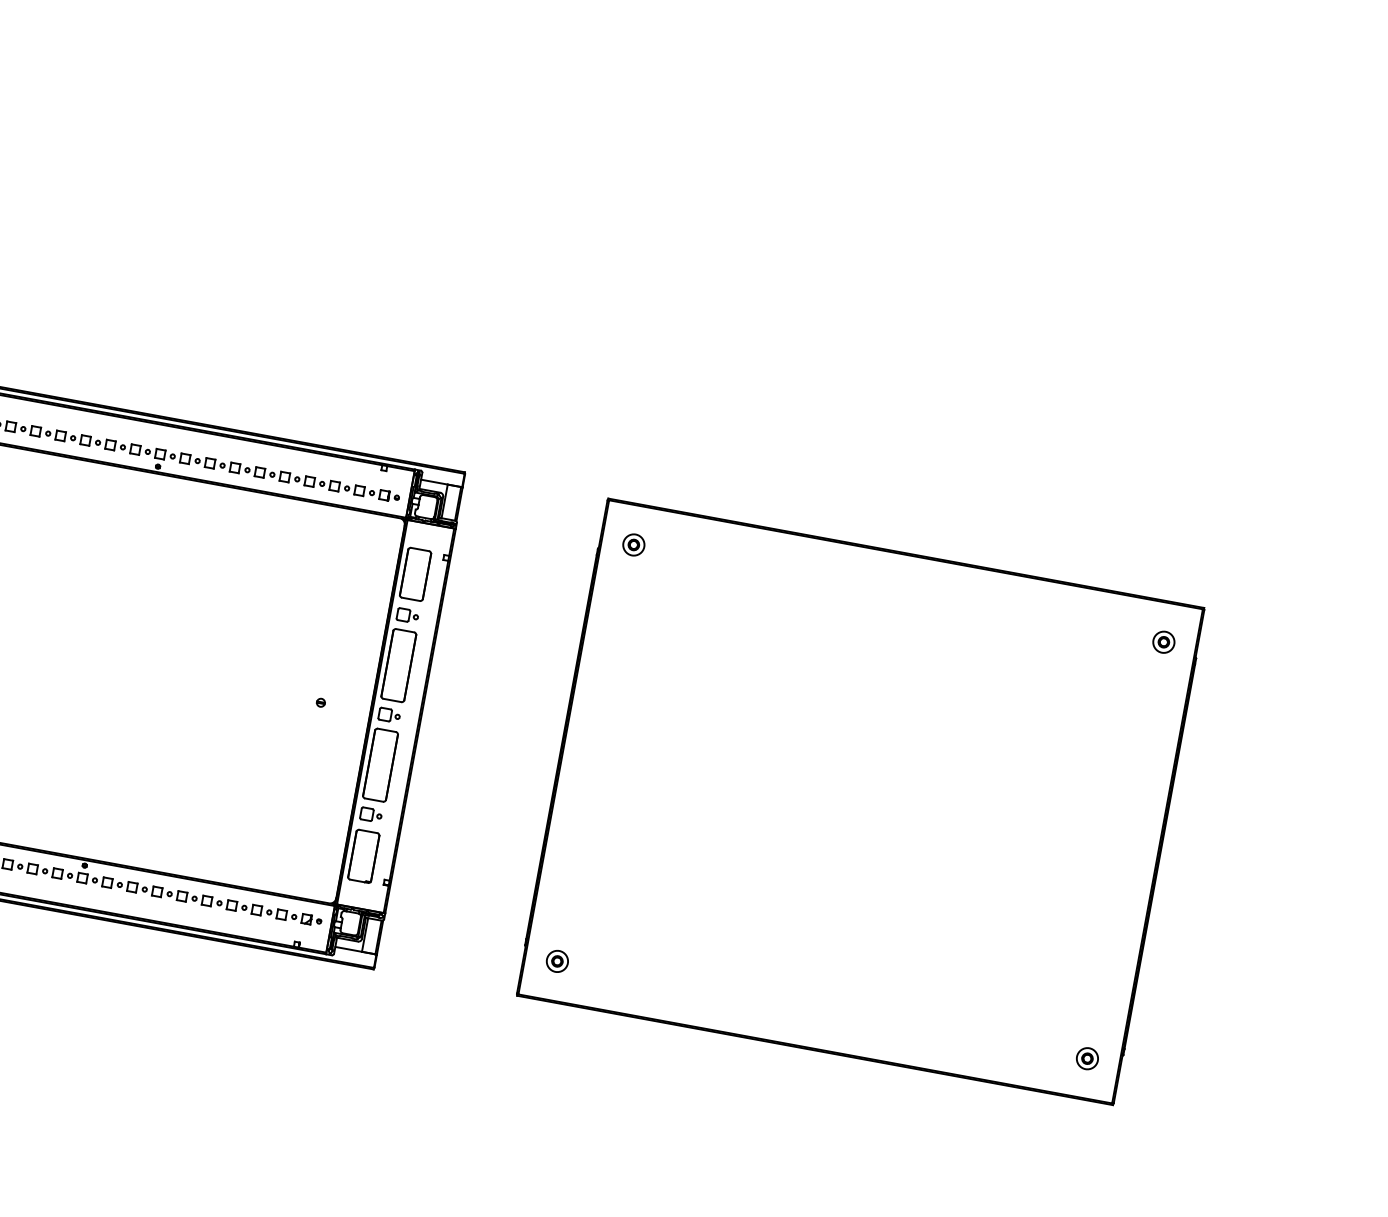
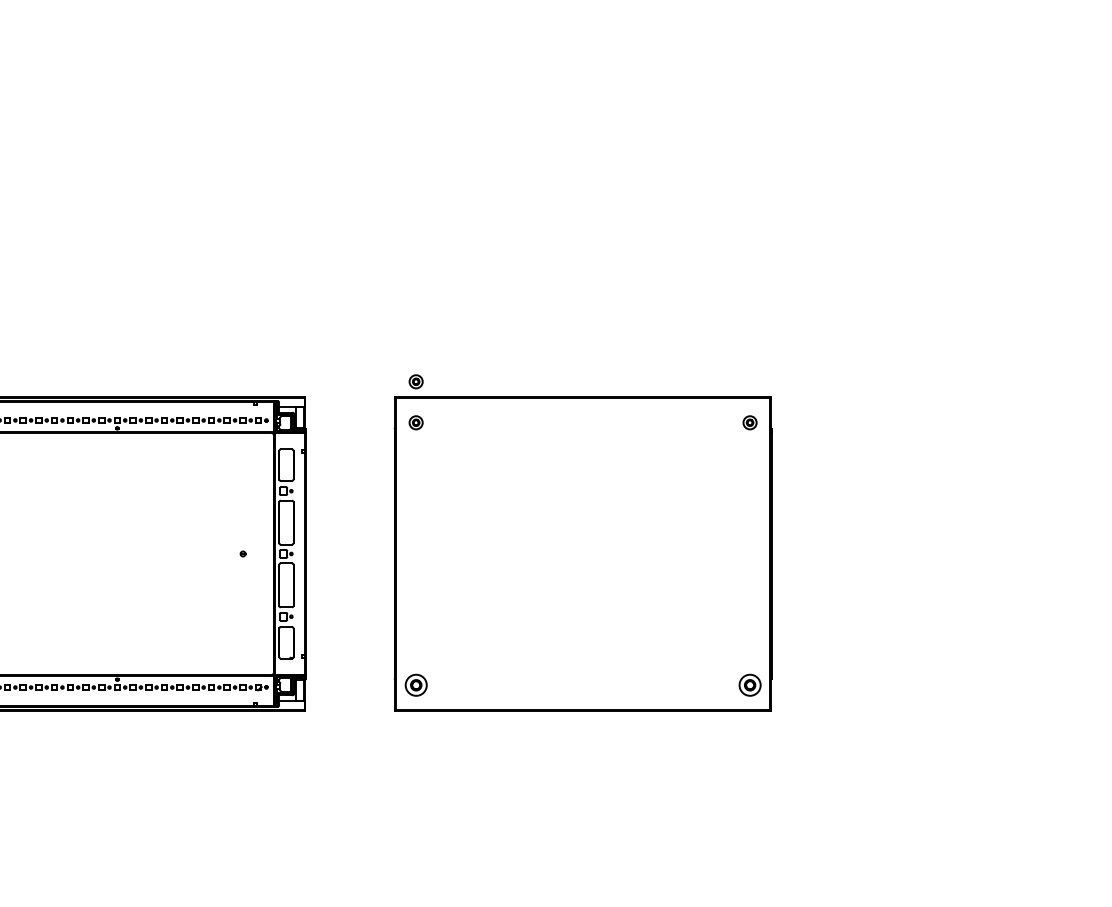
part: (644, 479) -> (415, 381), added
part: (556, 960) -> (415, 684), size x1.6
part: (1086, 1057) -> (749, 684), size x1.6

